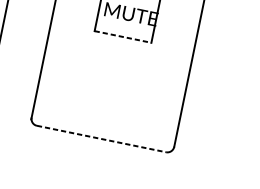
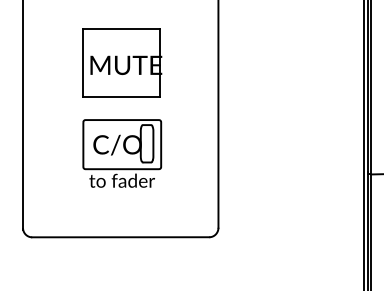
line: (123, 37) -> (121, 97), dashed -> solid
part: (115, 78) -> (122, 153), added
line: (101, 139) -> (120, 237), dashed -> solid

